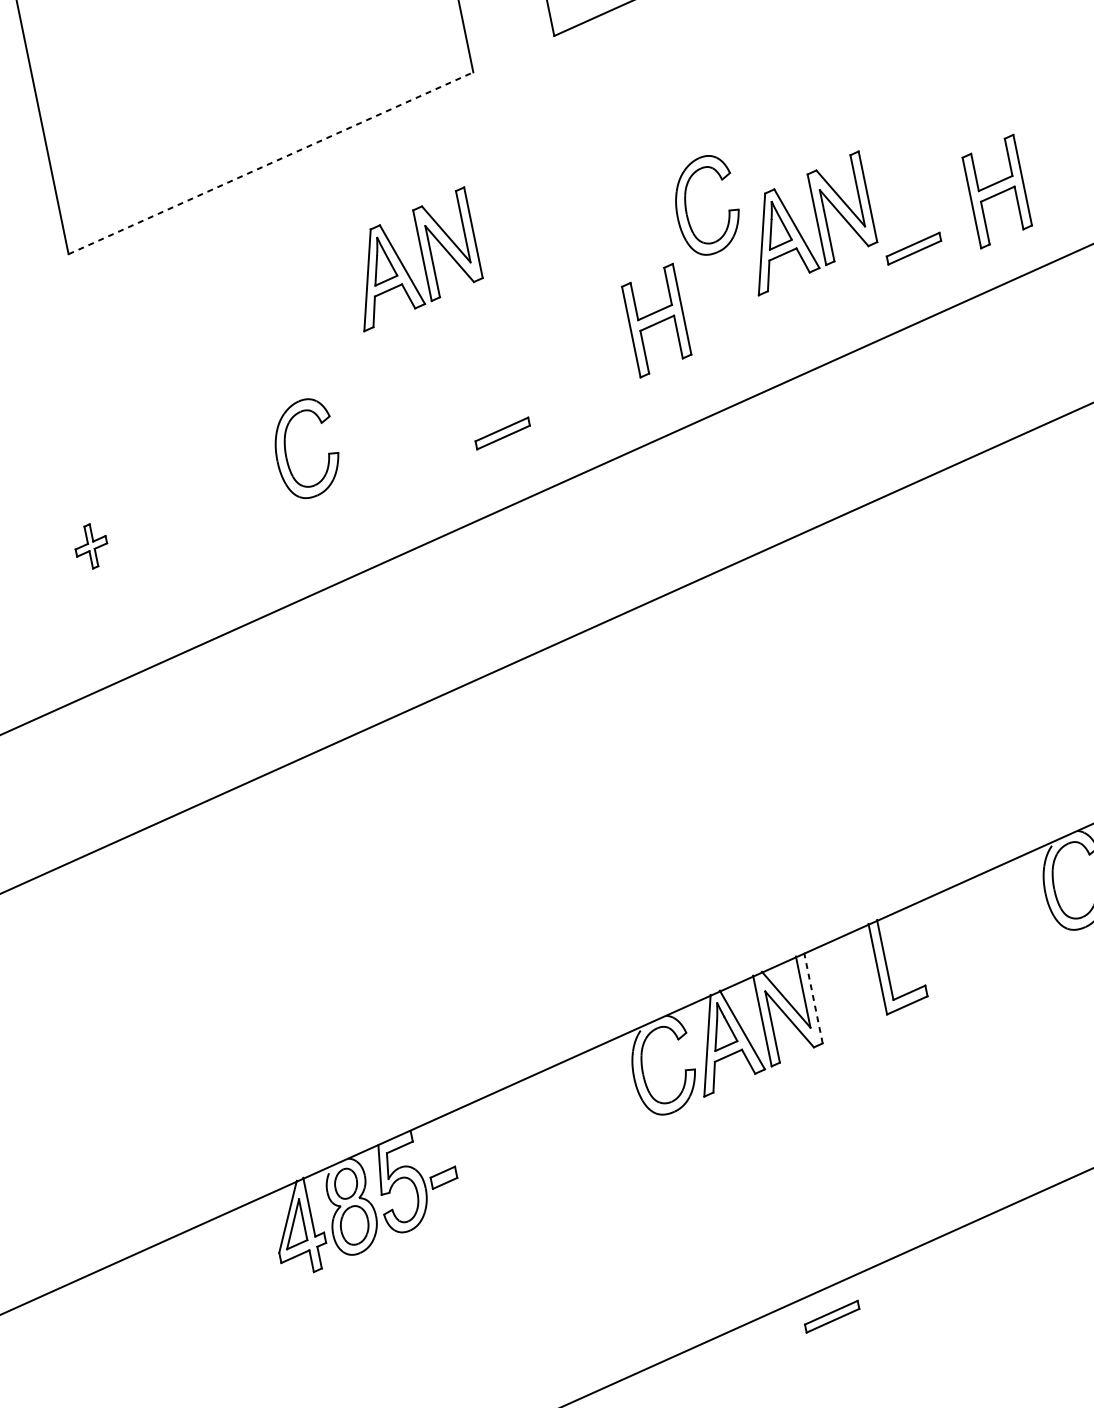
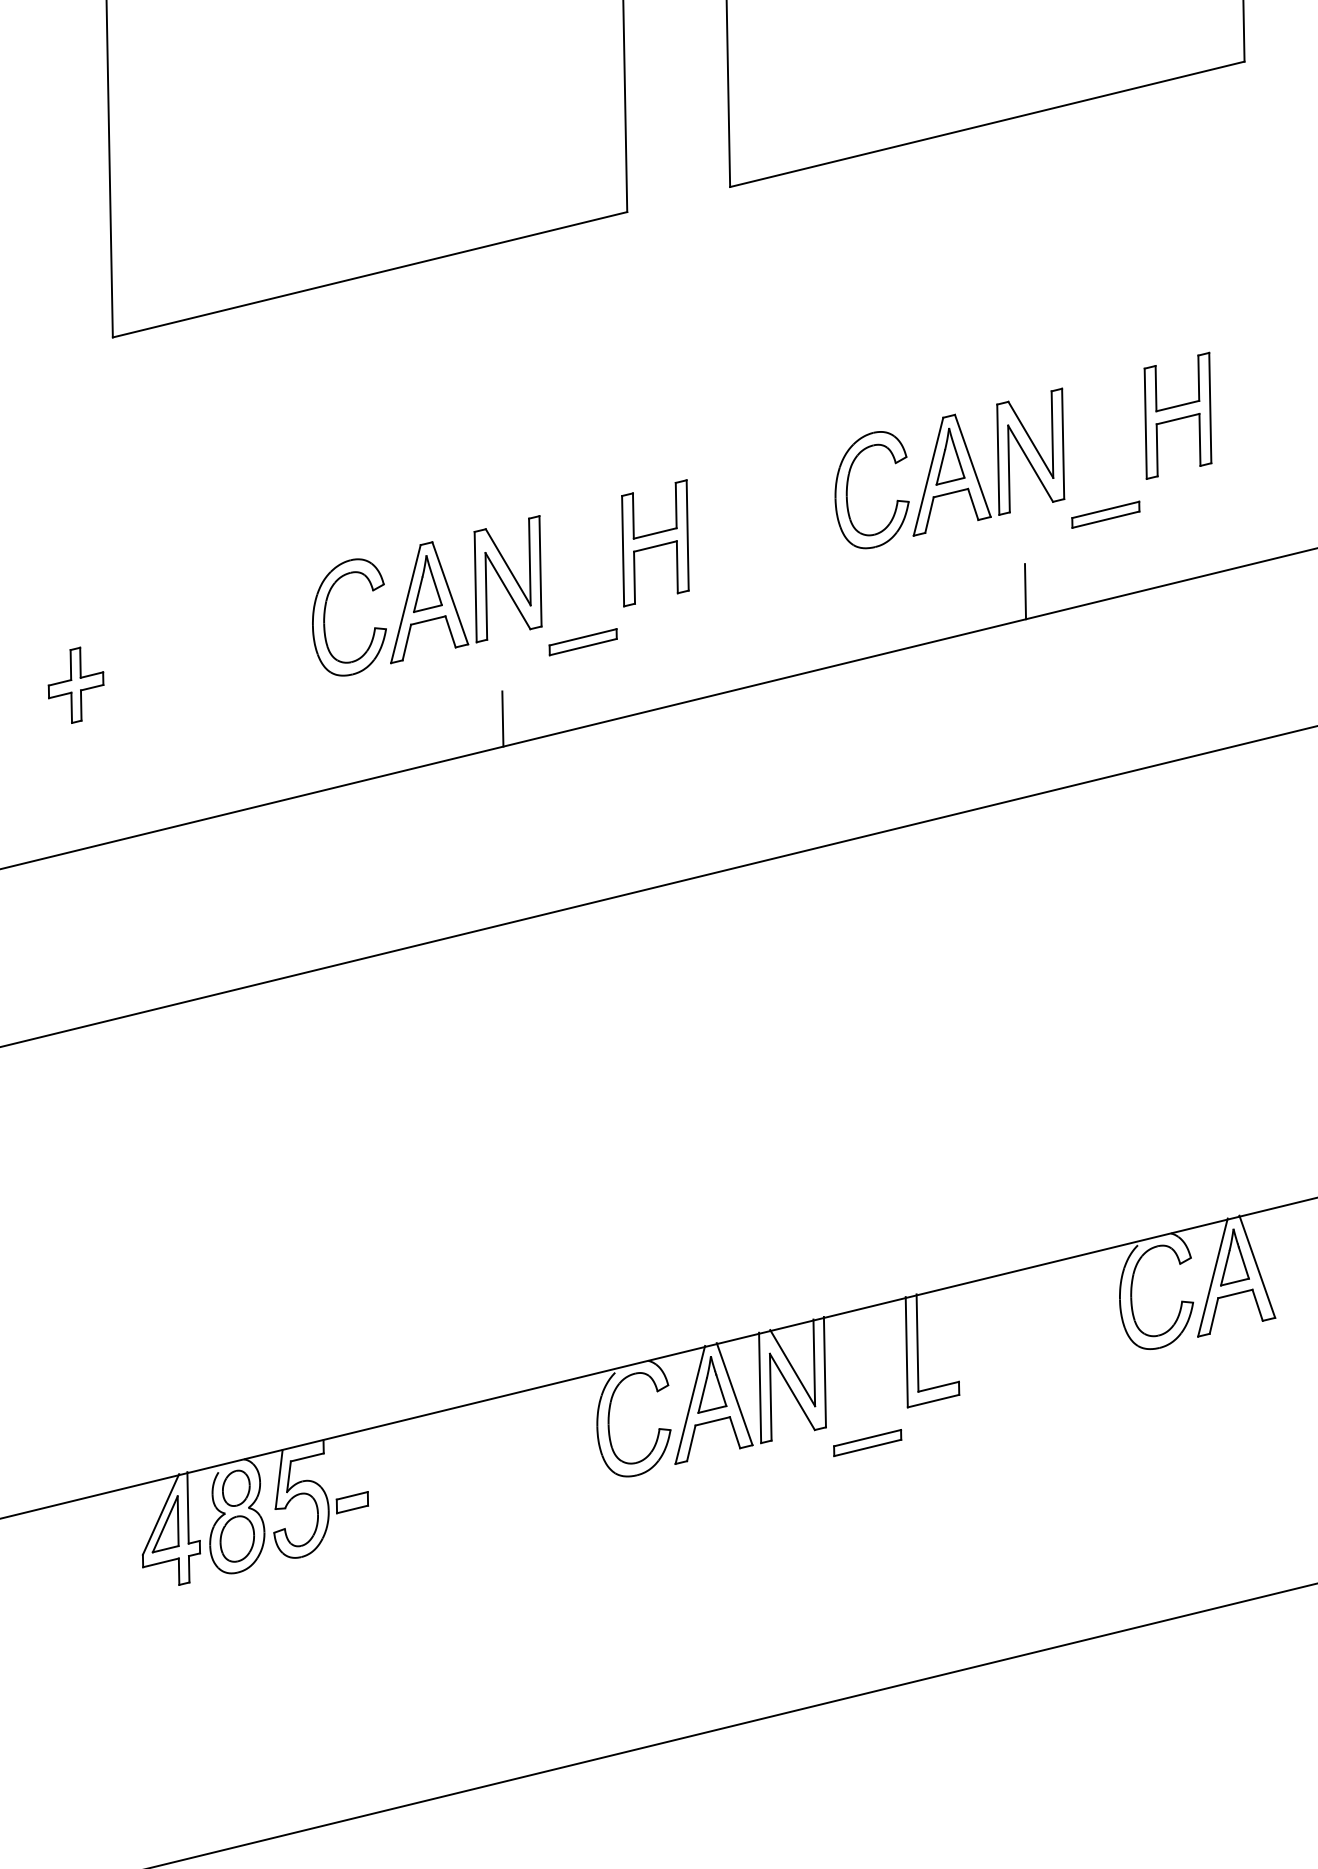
line: (271, 162) -> (370, 274), dashed -> solid
part: (996, 191) -> (1177, 415), moved
part: (686, 205) -> (848, 485), moved
part: (421, 257) -> (474, 589), moved
part: (656, 320) -> (655, 543), moved
line: (859, 324) -> (1025, 591), added
line: (447, 508) -> (502, 718), added
part: (90, 545) -> (75, 684), size x1.43
line: (812, 997) -> (824, 1371), dashed -> solid
part: (832, 1317) -> (867, 1443), moved

